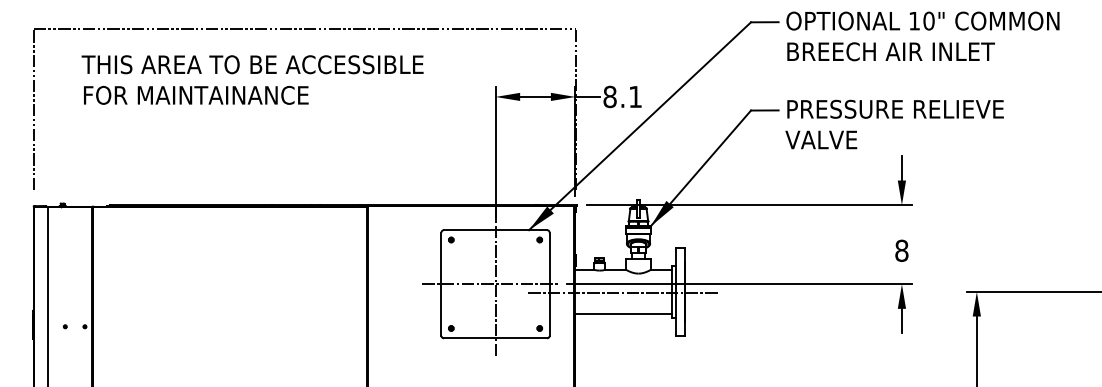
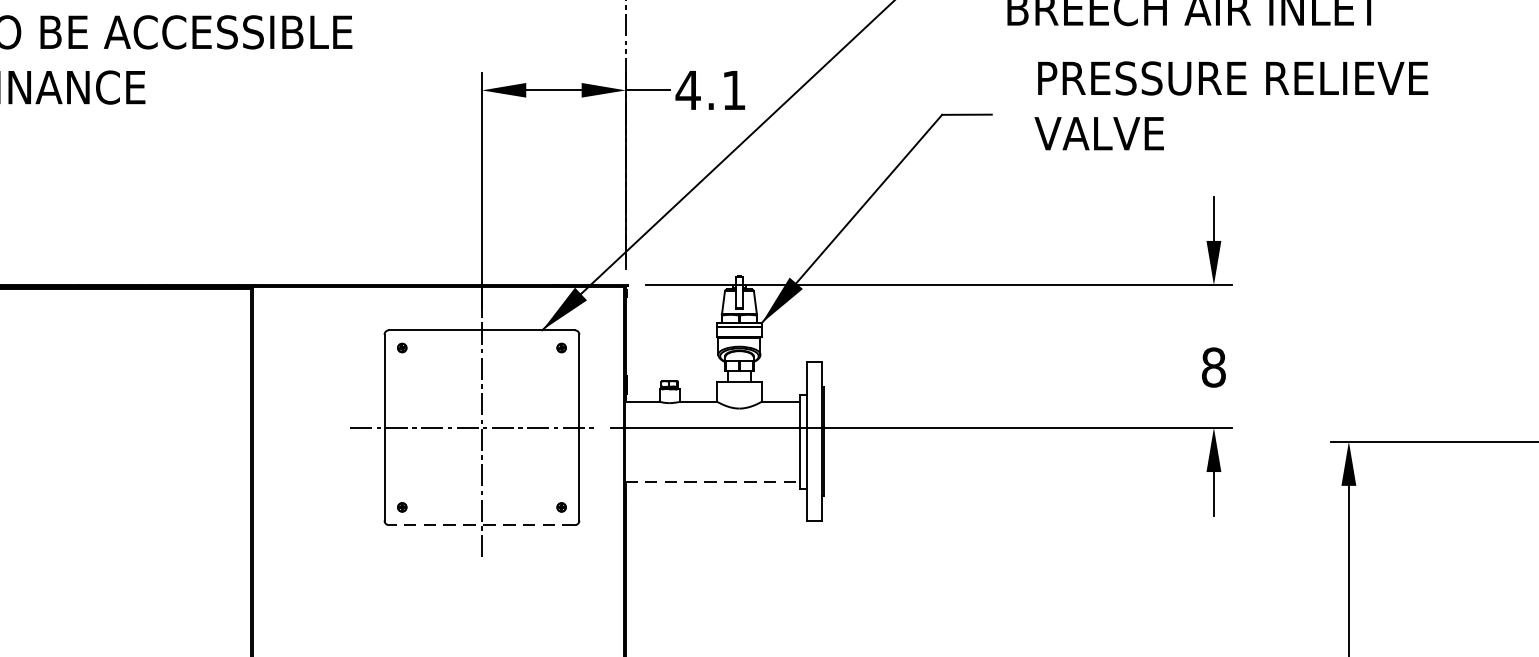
text: (610, 96) -> (689, 89), 8.1 -> 4.1
text: (894, 124) -> (1231, 105), moved
line: (624, 293) -> (714, 444), removed
line: (623, 314) -> (712, 482), solid -> dashed
line: (495, 338) -> (481, 525), solid -> dashed

